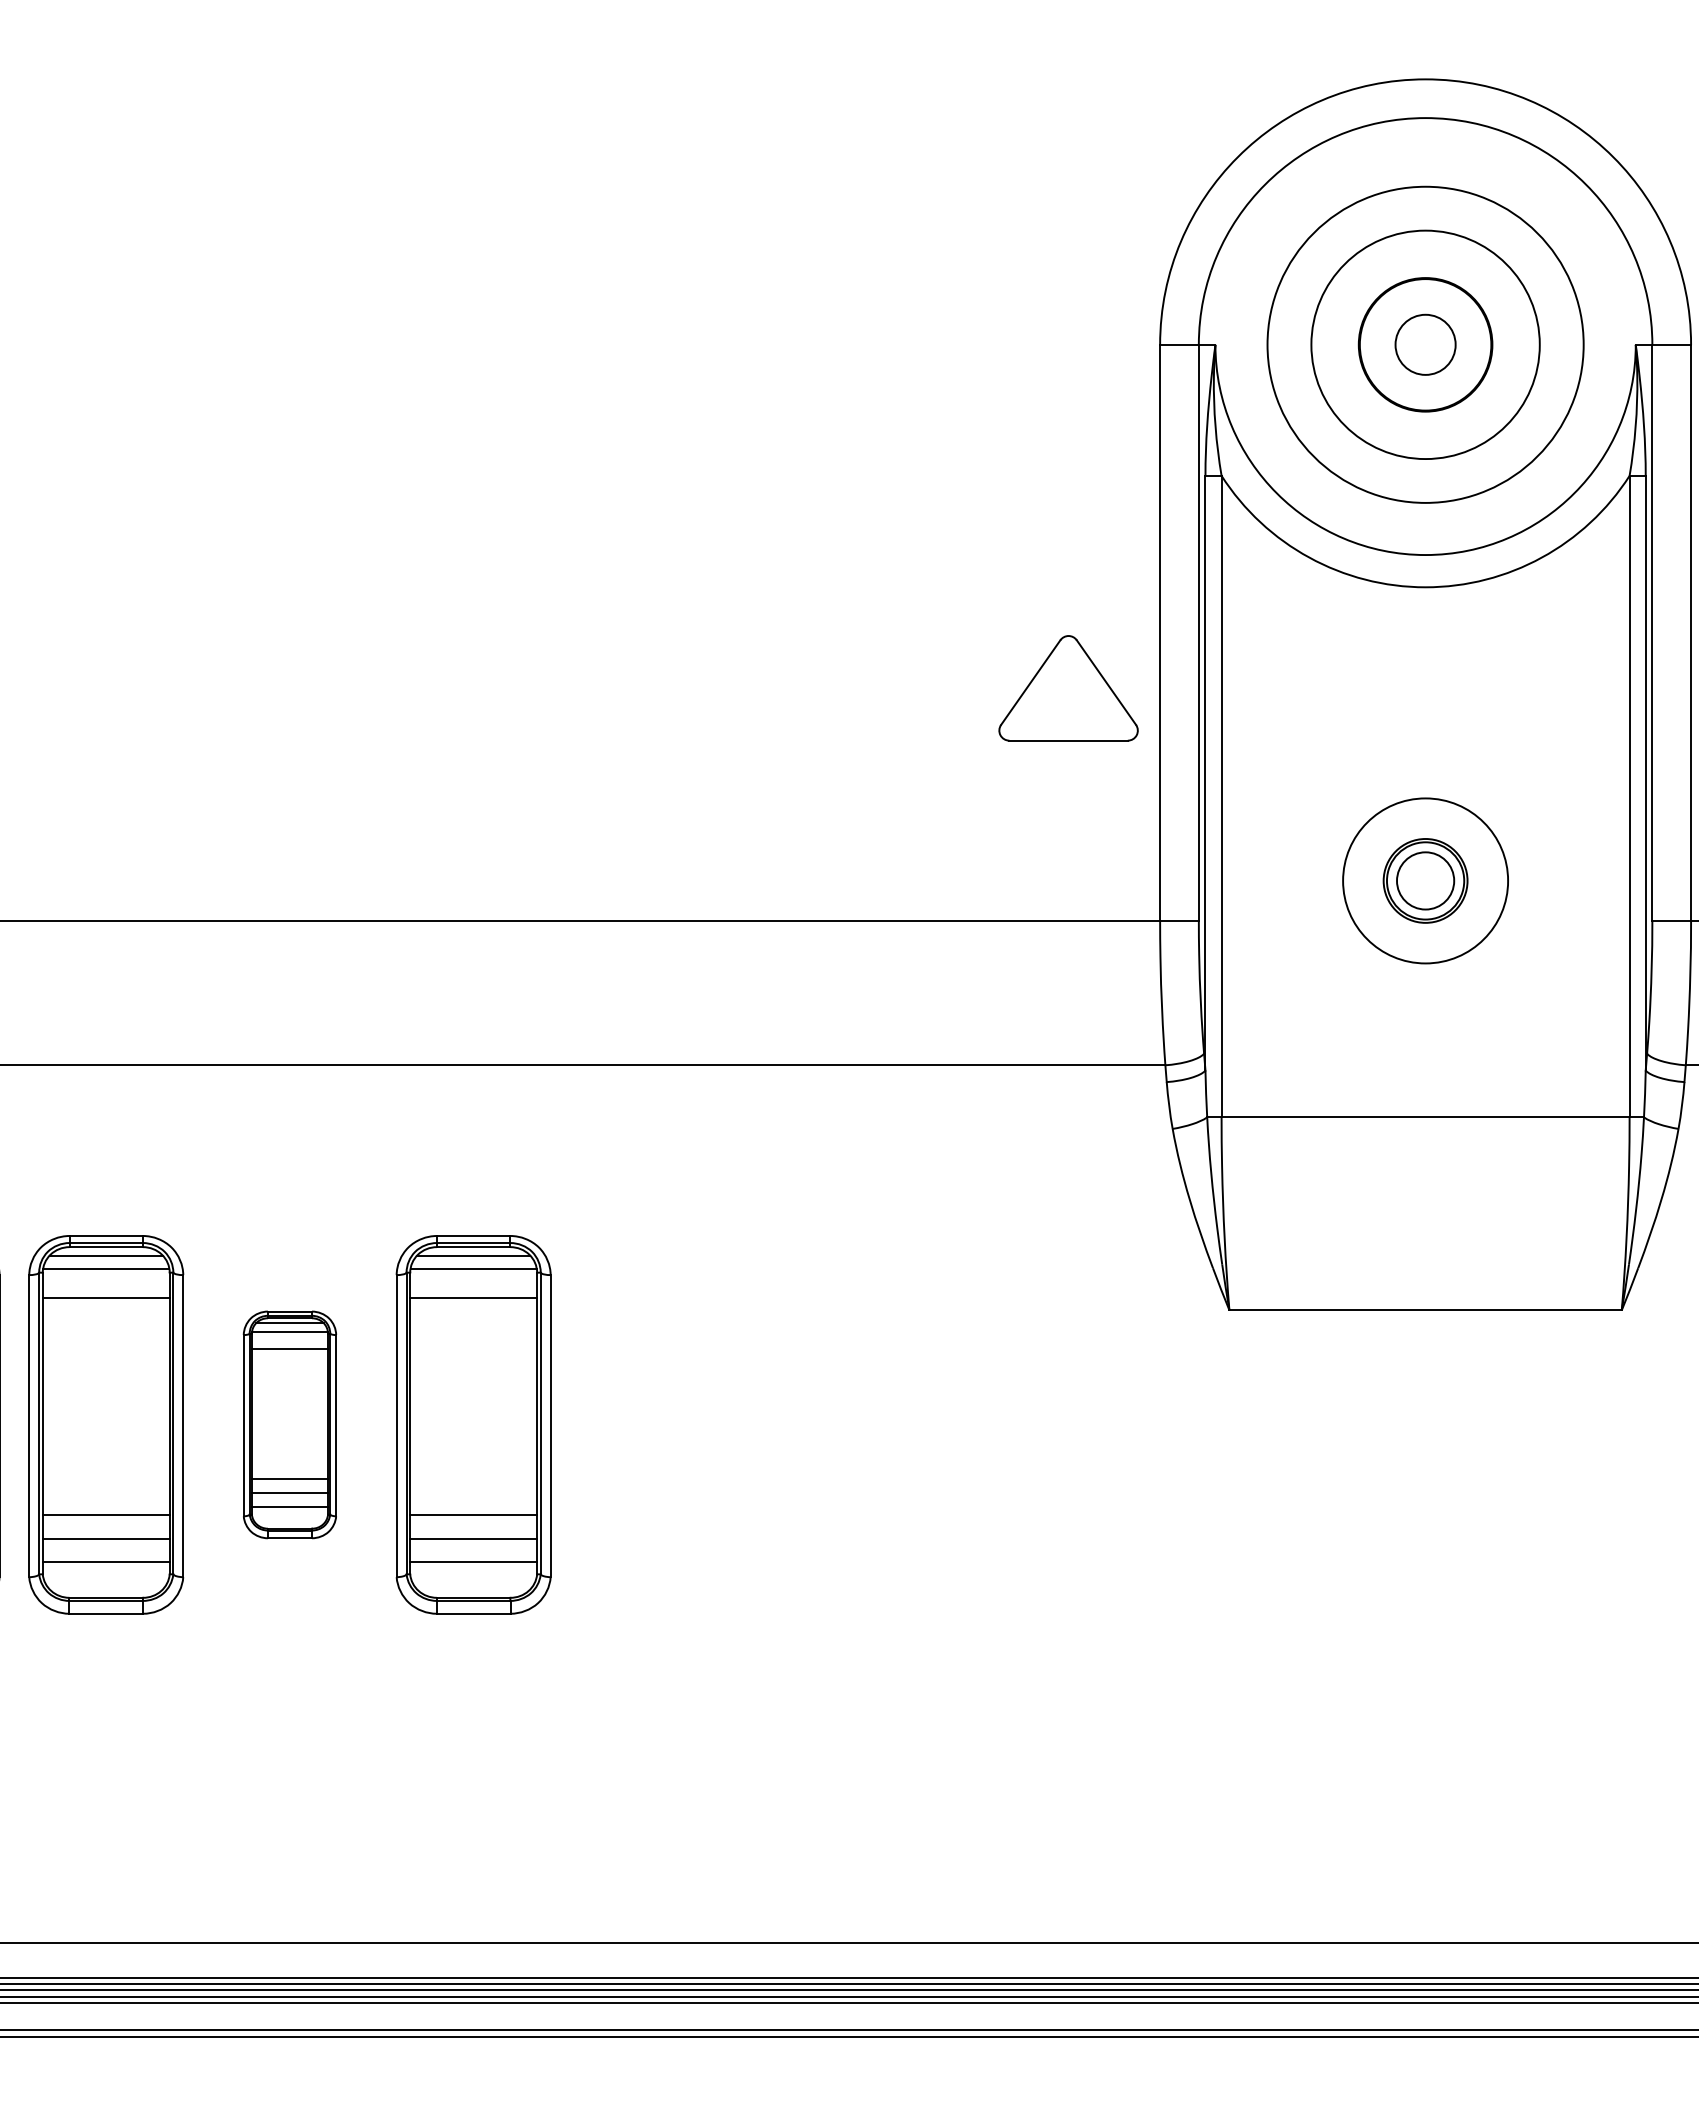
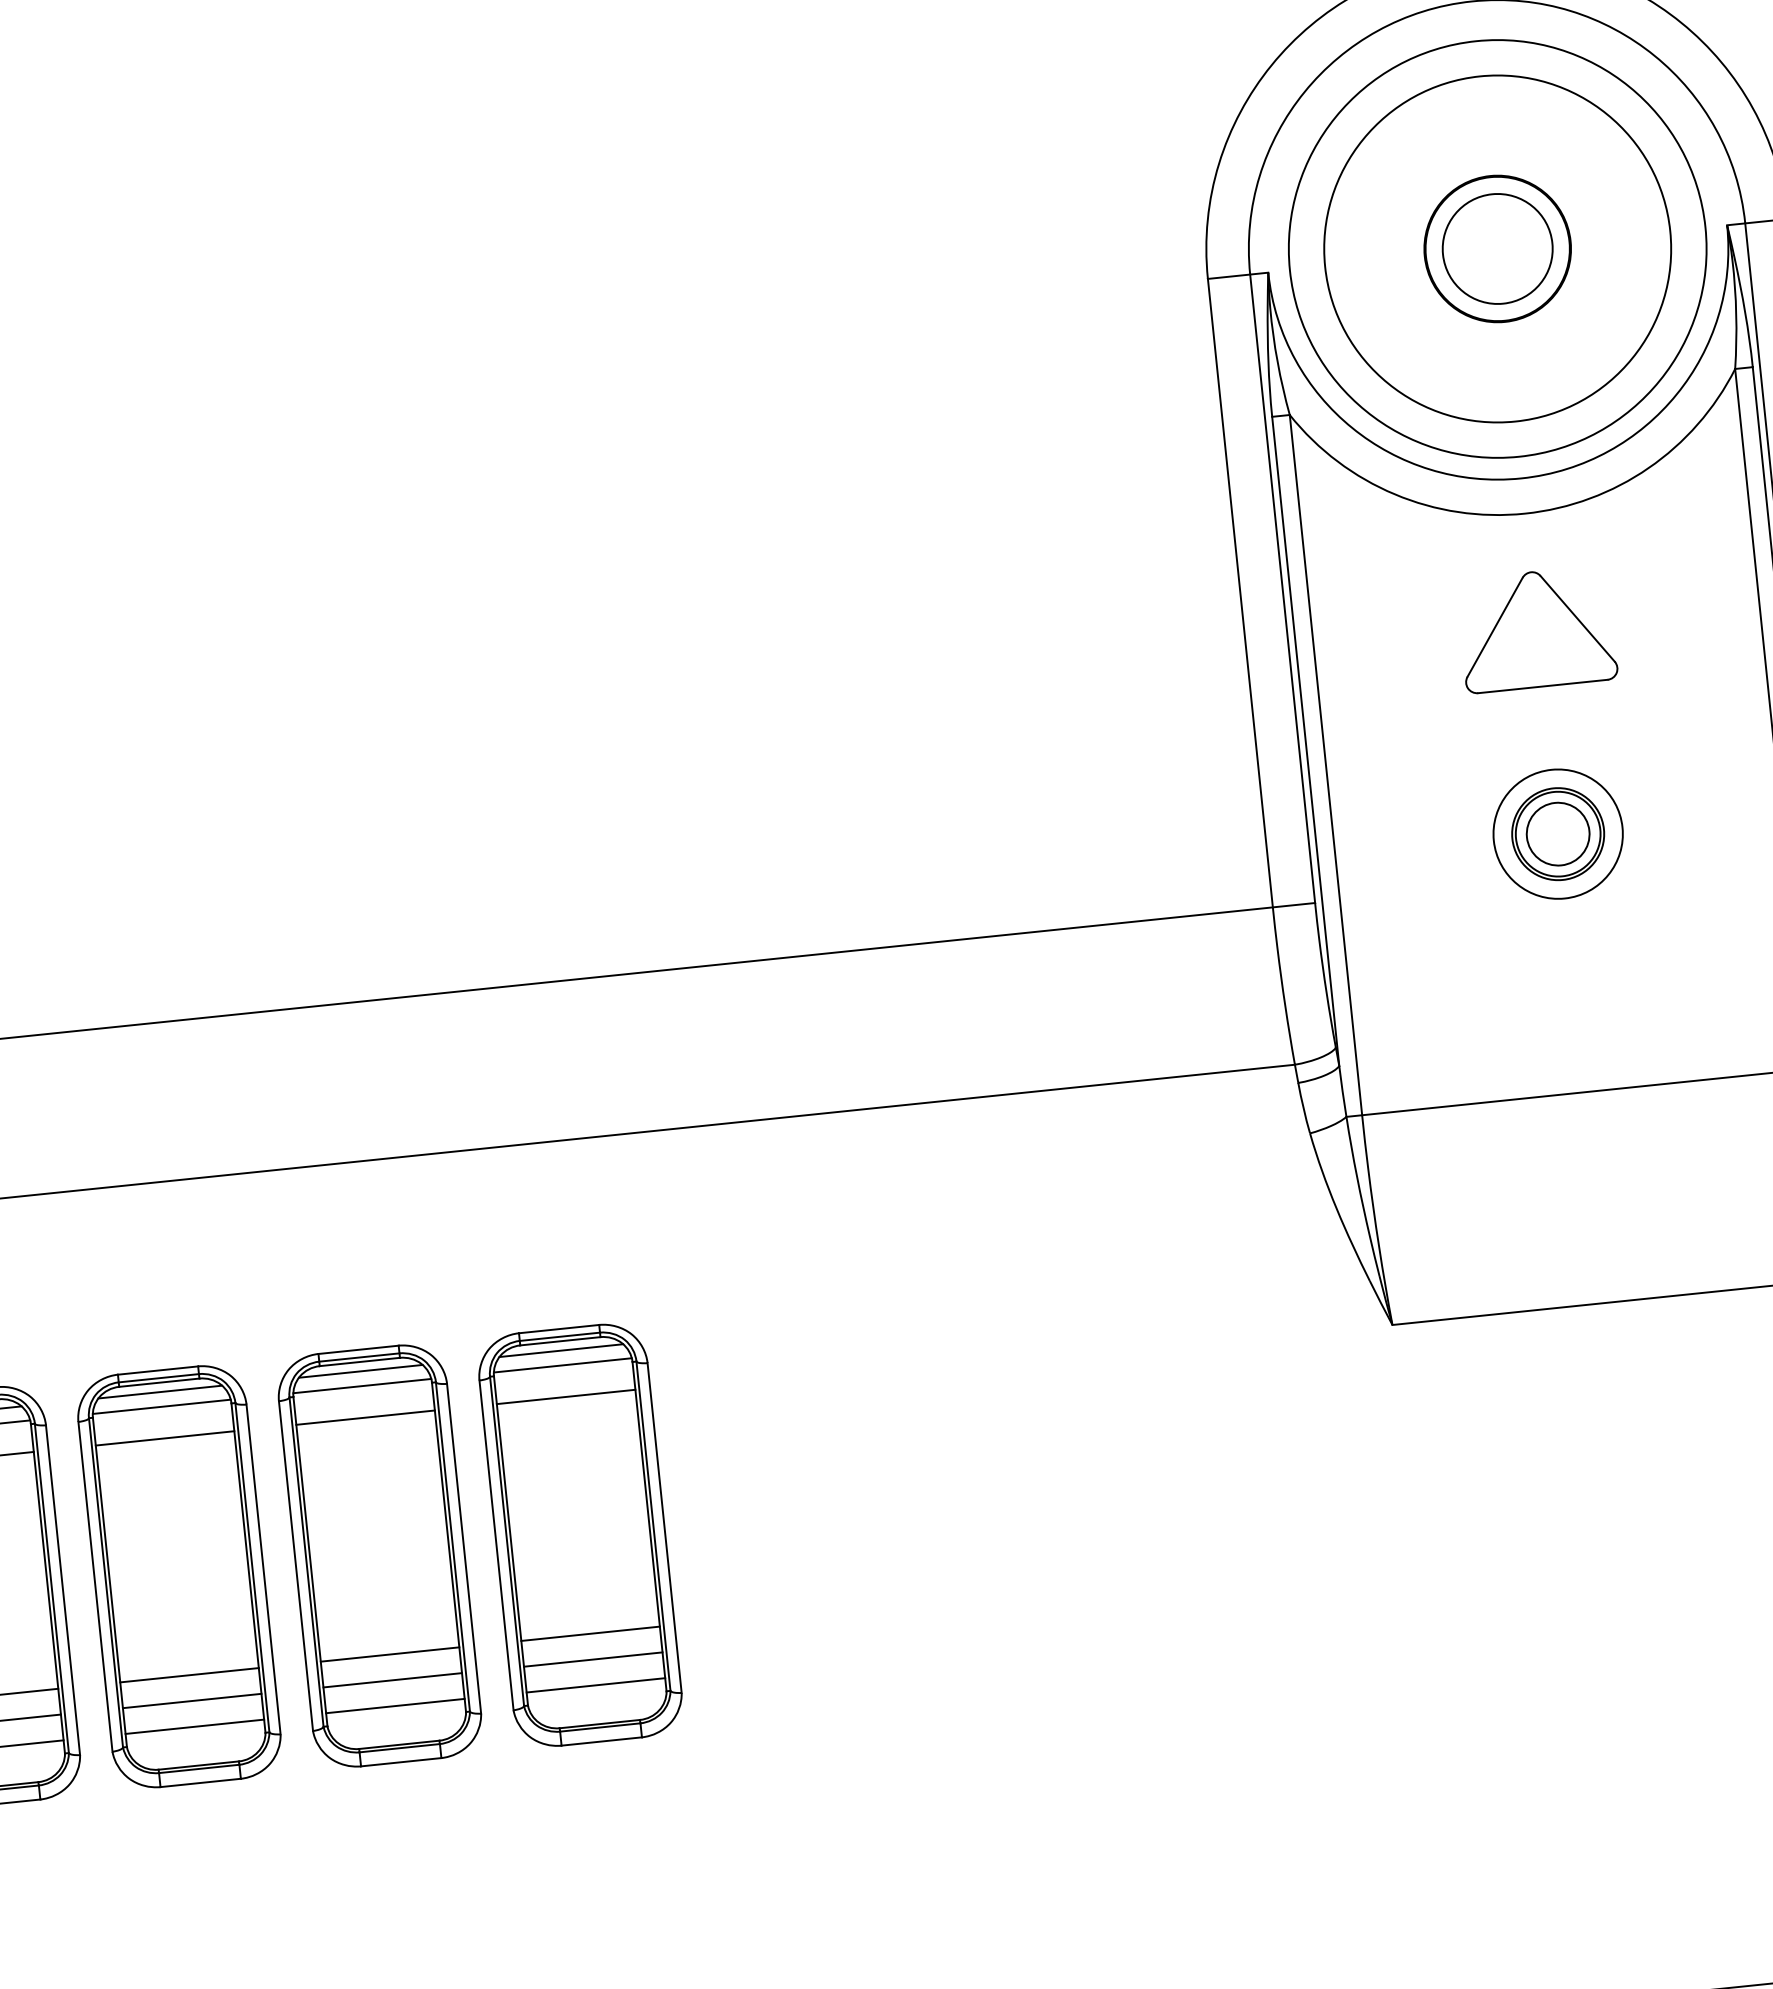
circle: (1425, 344) -> (1497, 248), size x1.67
circle: (1425, 344) -> (1497, 248), size x1.67
part: (1068, 688) -> (1536, 629), moved
circle: (1425, 880) -> (1558, 833), size x0.71
part: (289, 1424) -> (379, 1555), size x1.67

